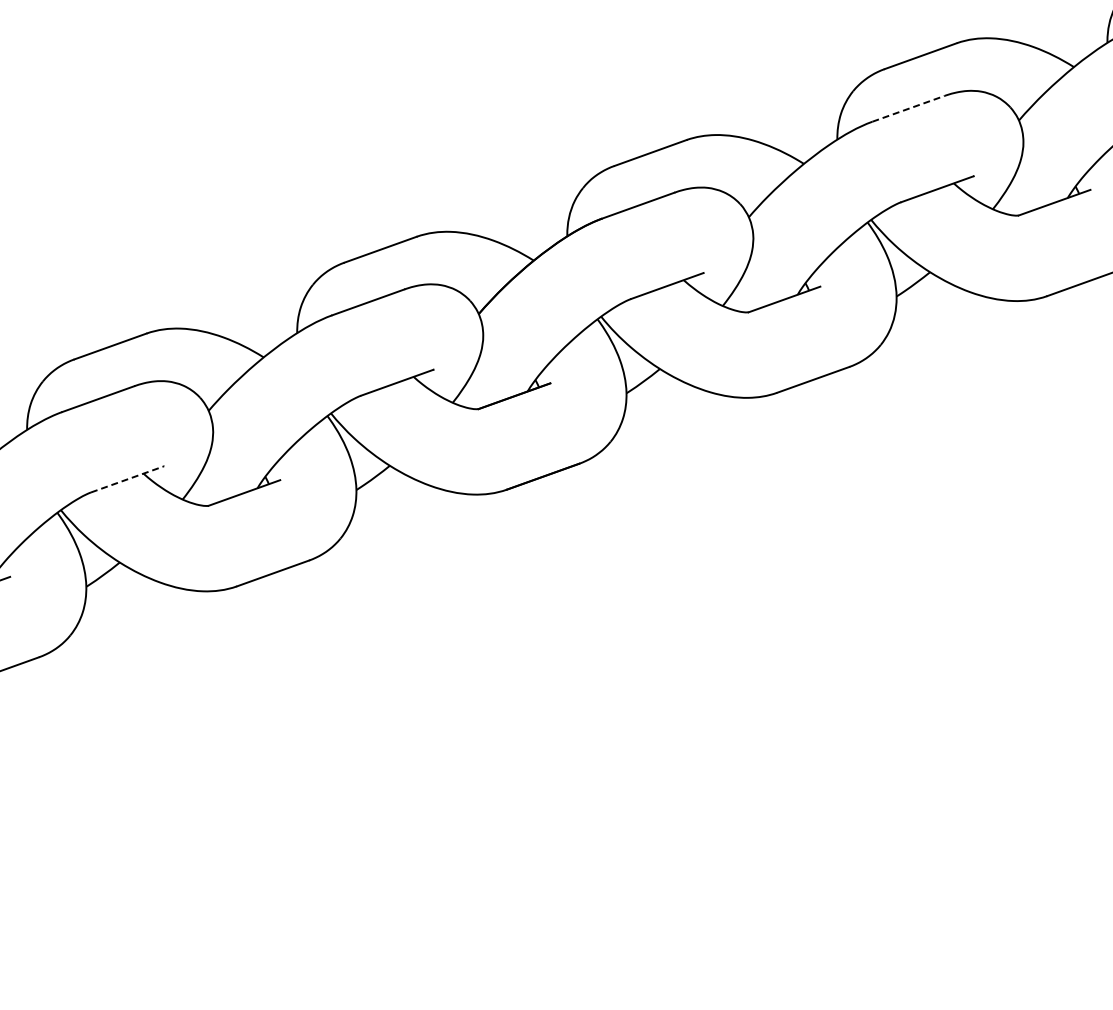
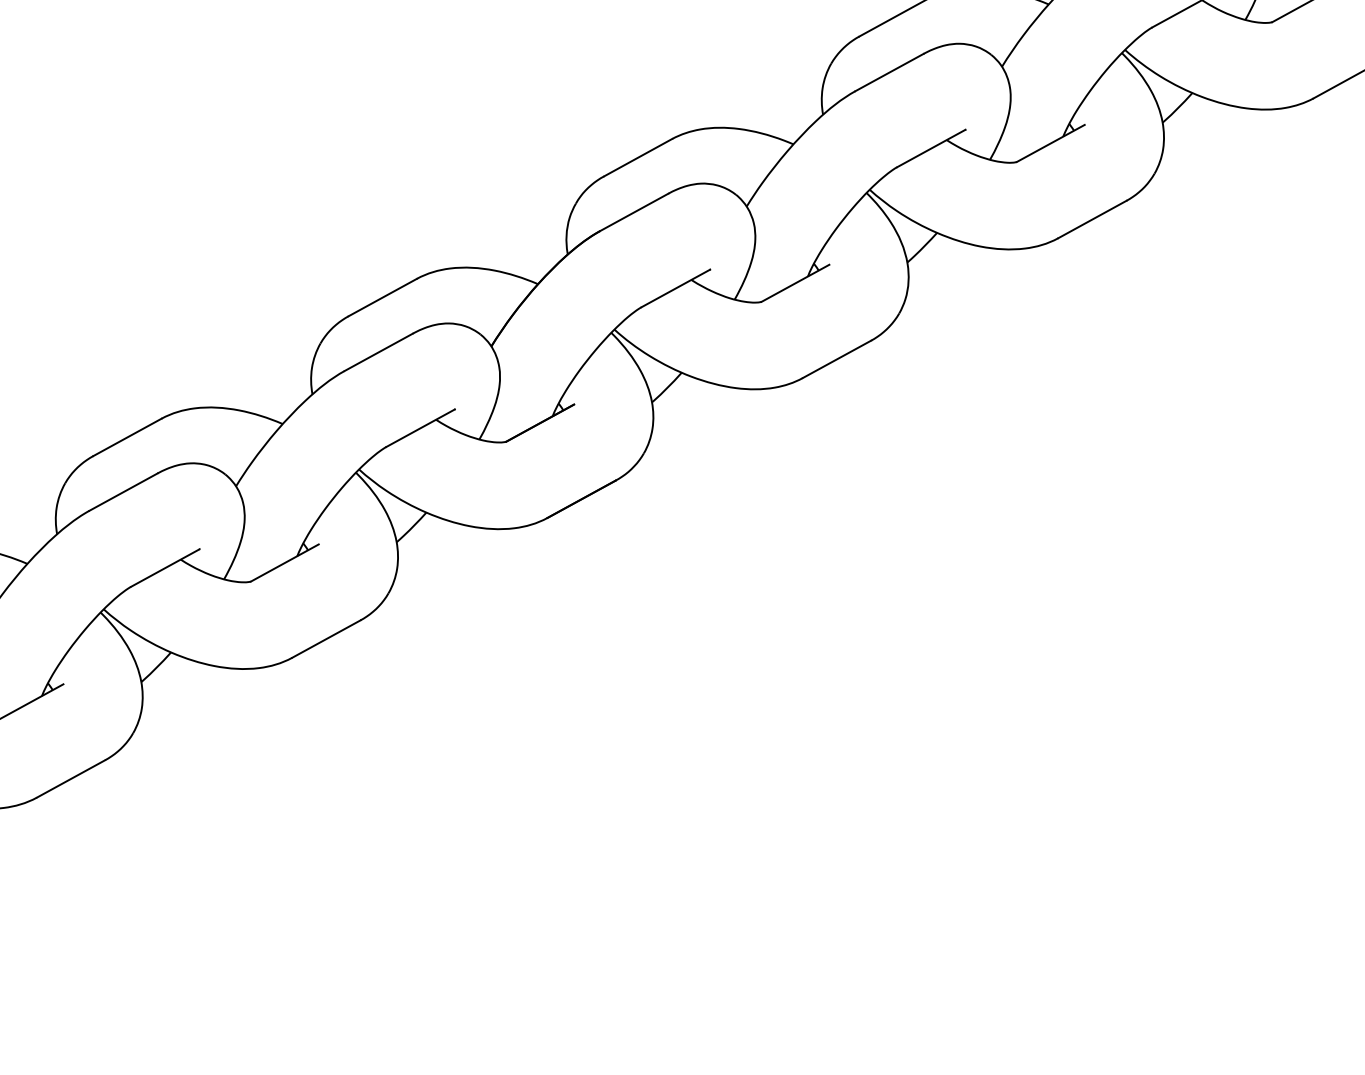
line: (908, 108) -> (889, 72), dashed -> solid
line: (127, 479) -> (165, 568), dashed -> solid

